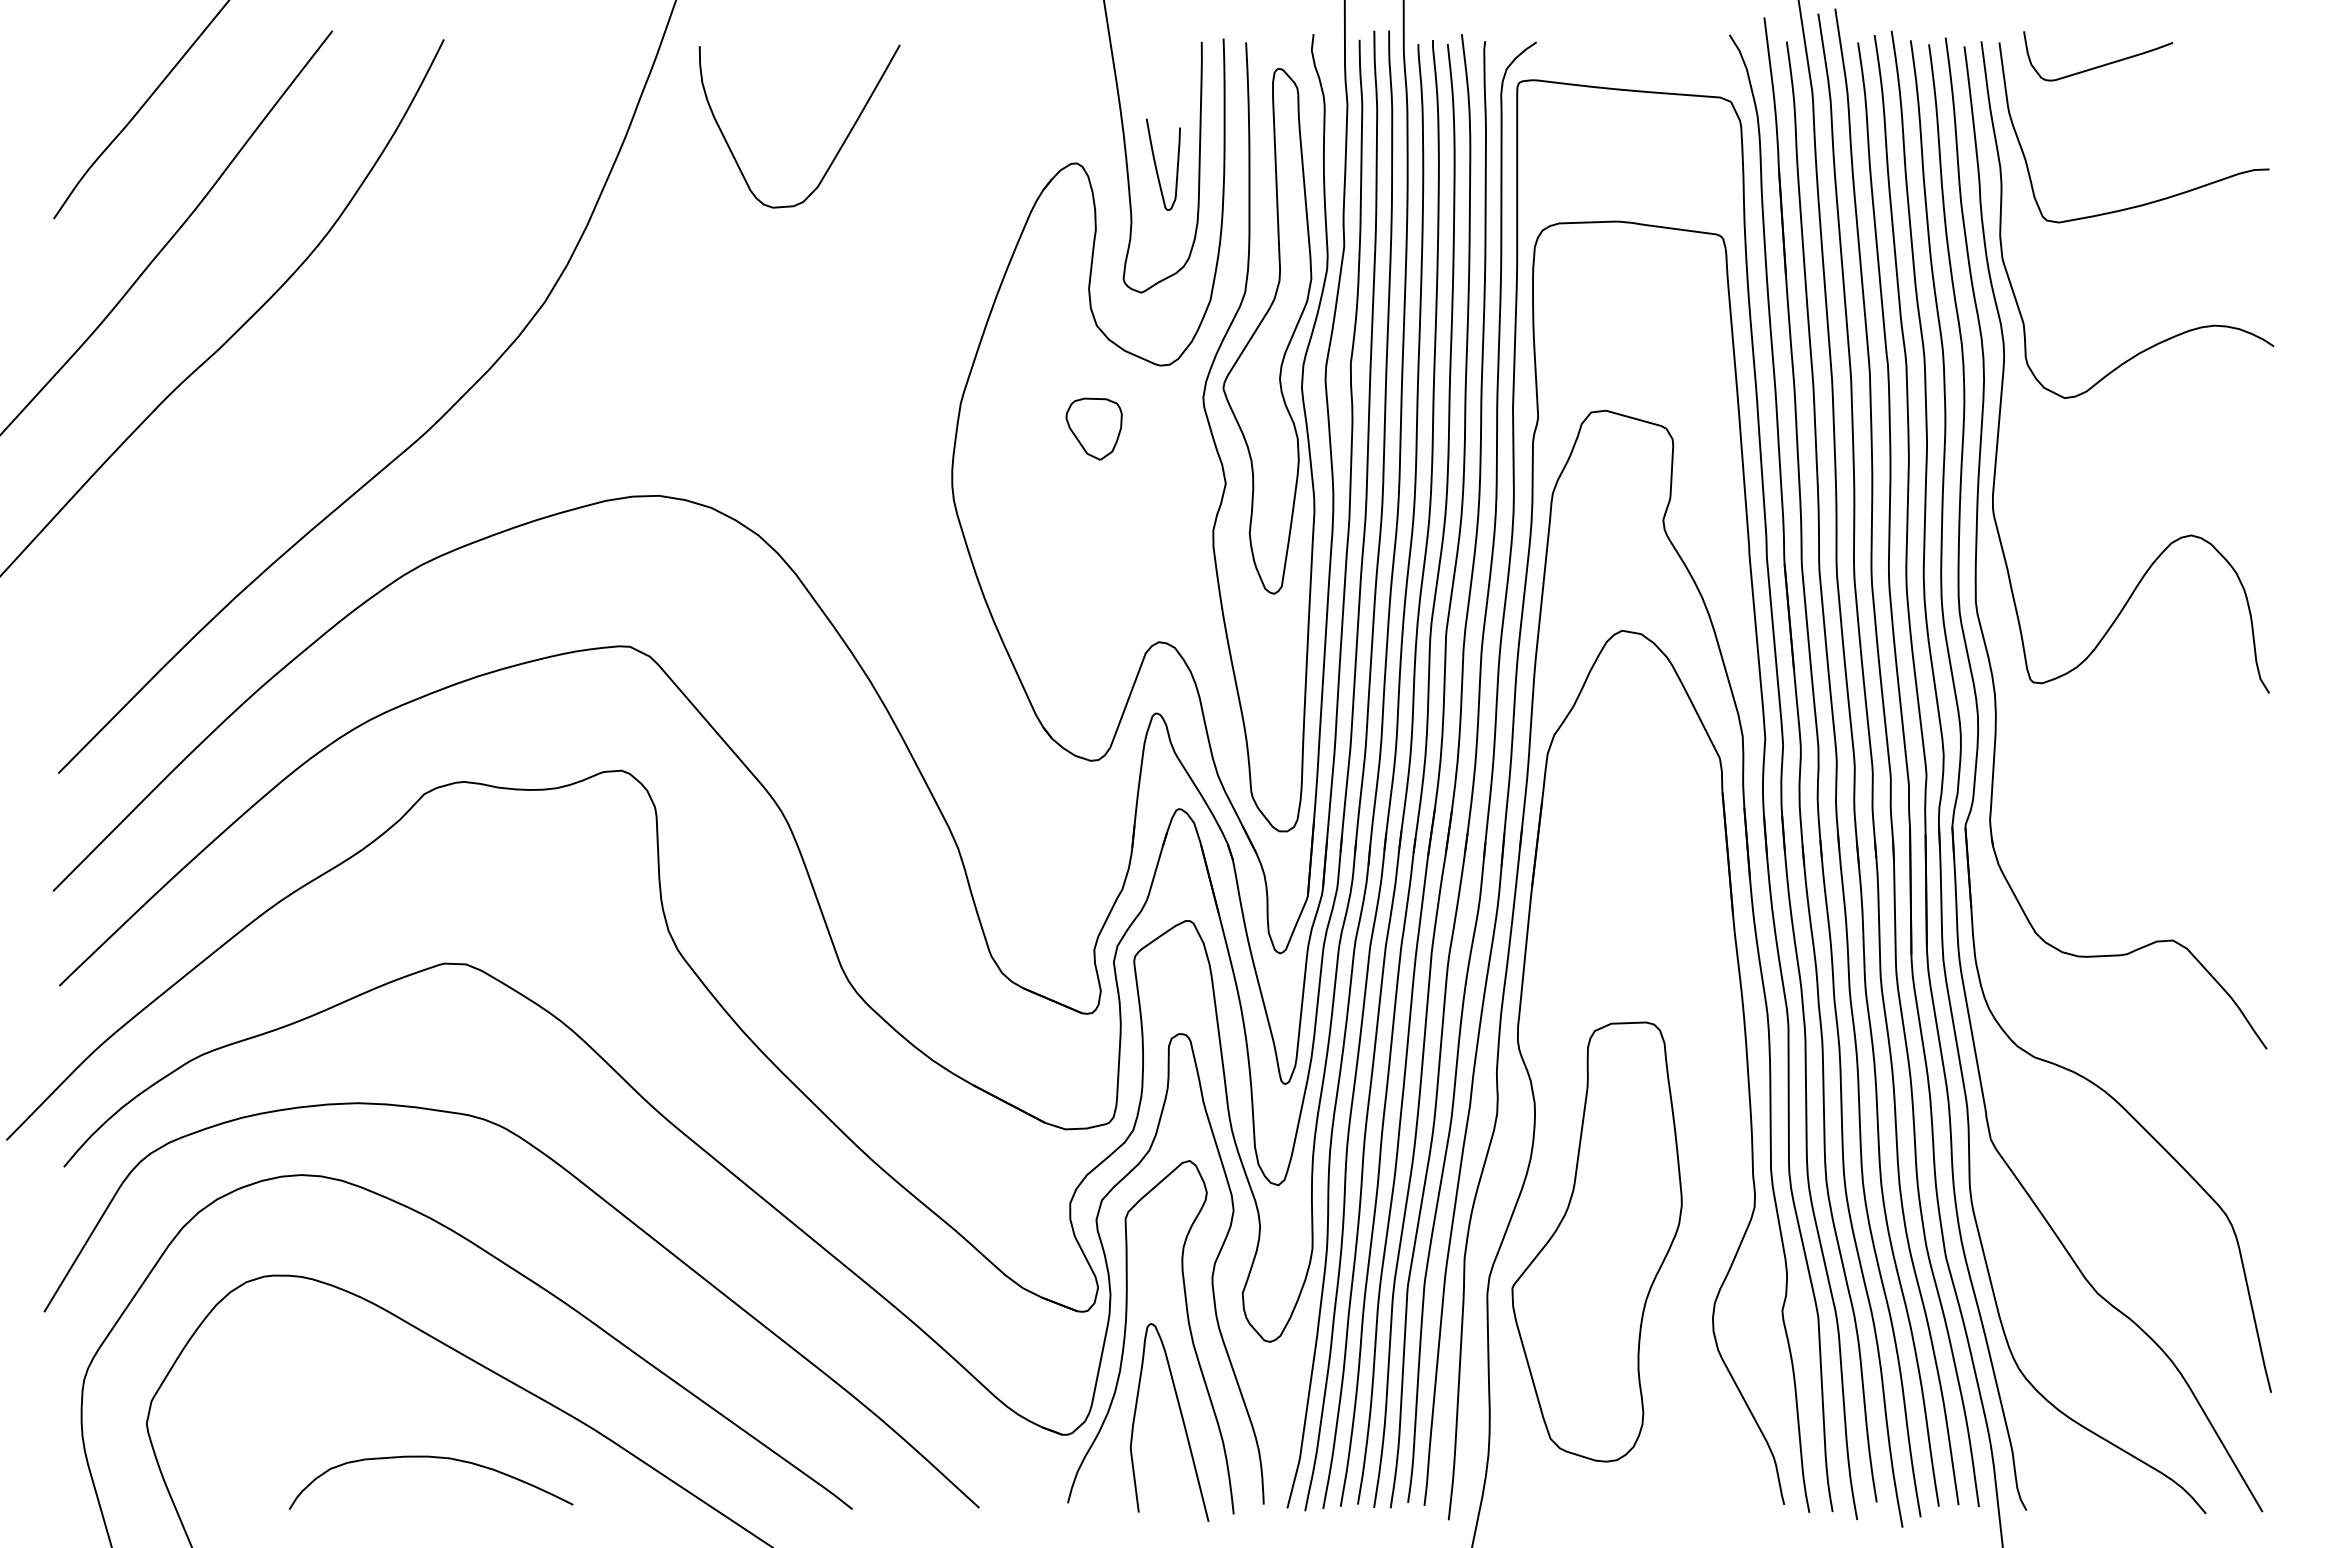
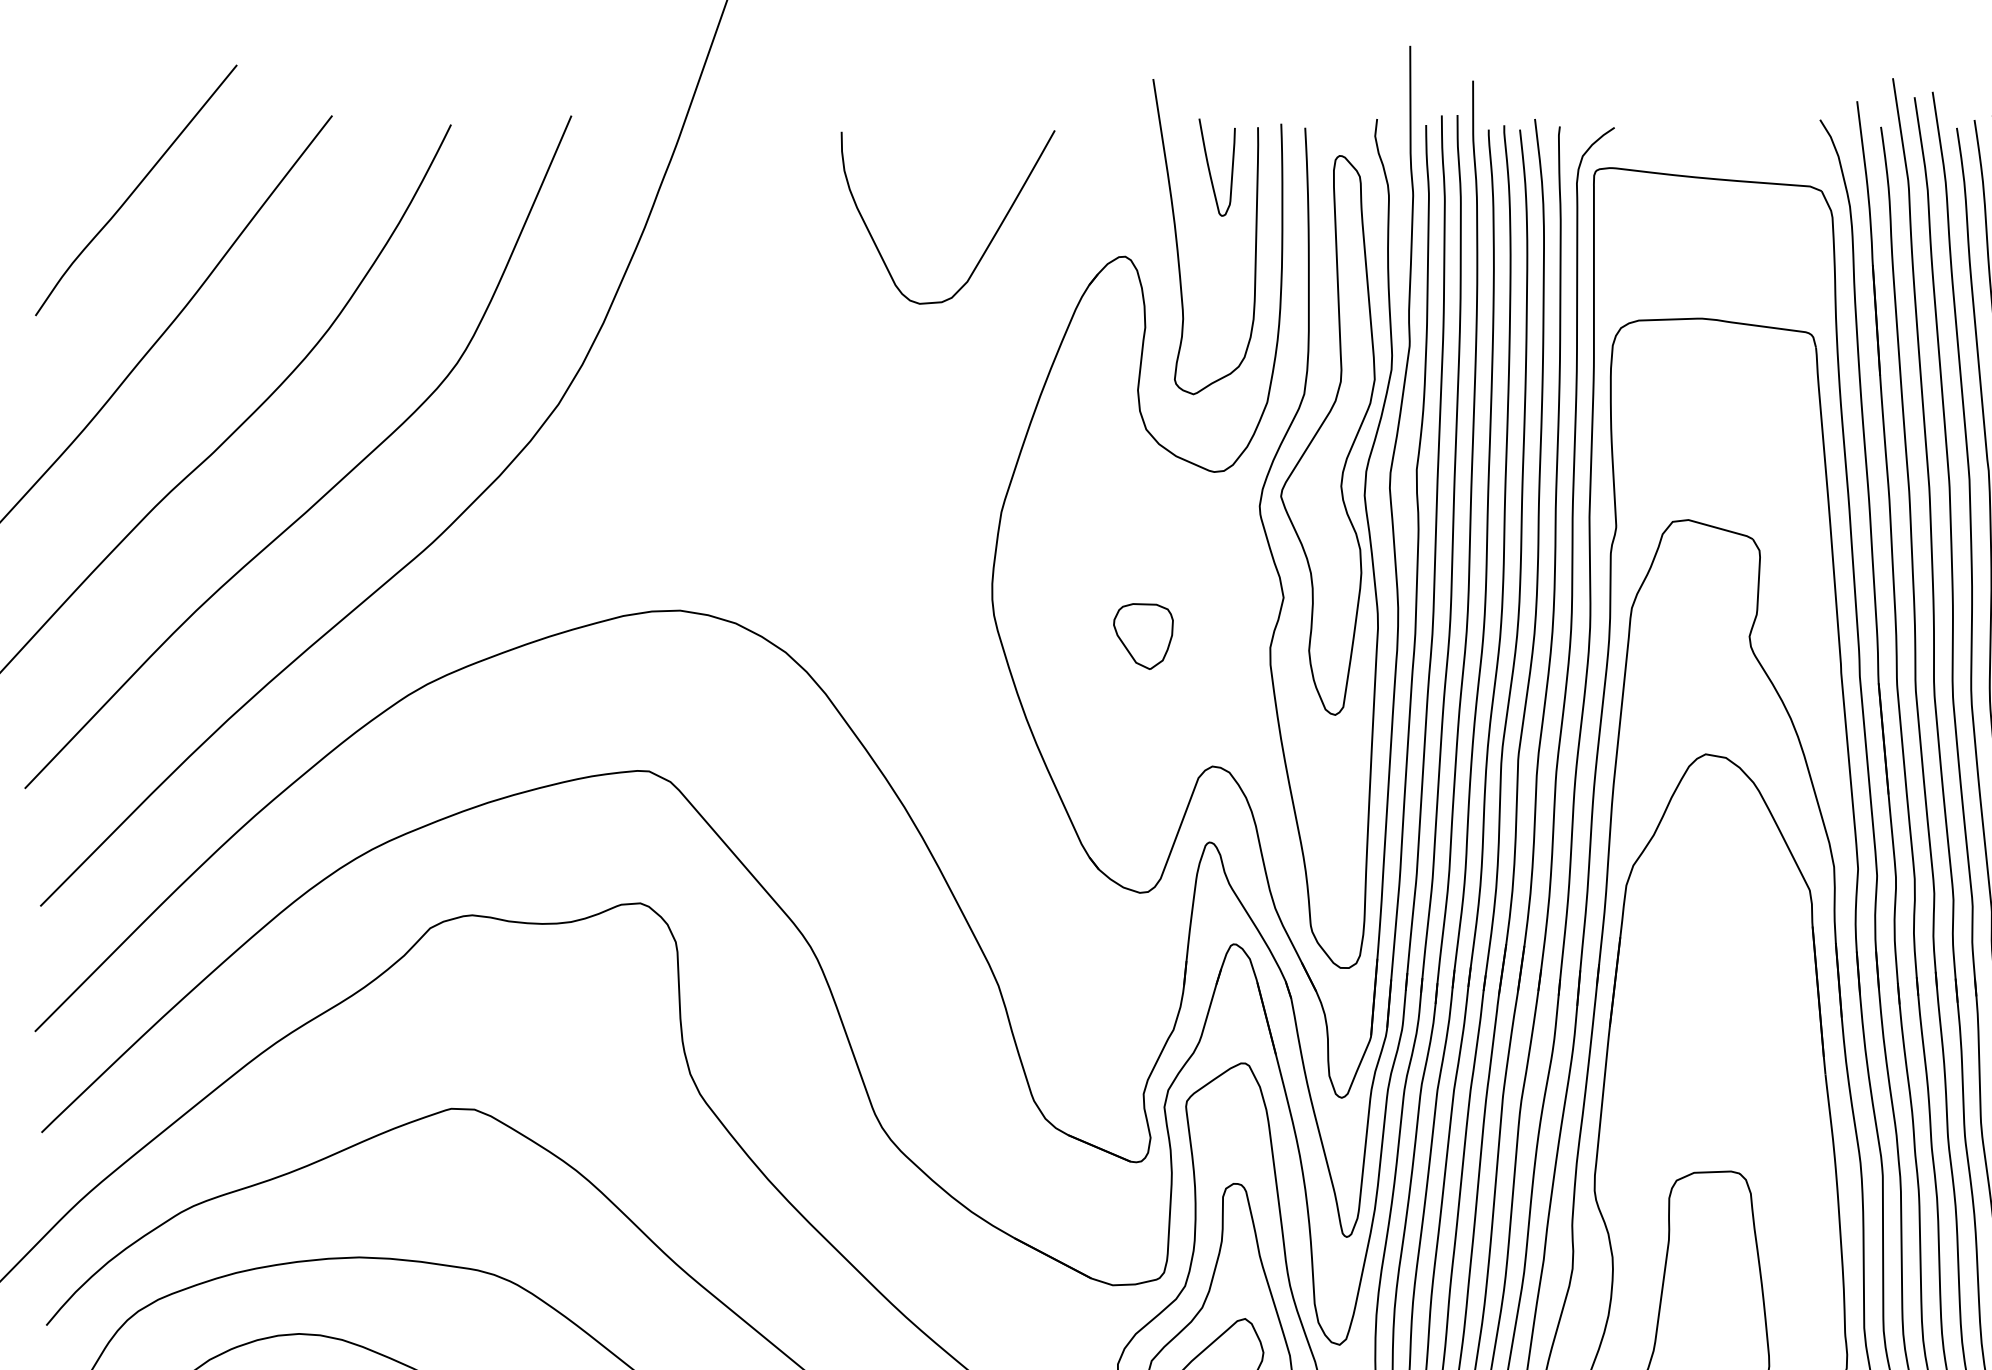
curve: (837, 151) -> (988, 243), moved
curve: (1156, 164) -> (1209, 167), moved
curve: (333, 378) -> (333, 485), added
part: (1093, 428) -> (1142, 635), moved

